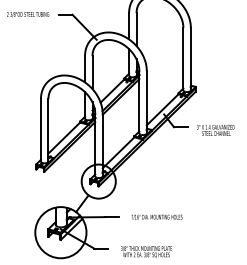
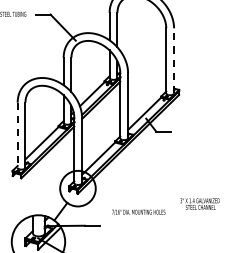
line: (190, 58) -> (173, 60), solid -> dashed
text: (215, 129) -> (199, 203), moved
line: (40, 130) -> (17, 135), solid -> dashed
text: (156, 216) -> (138, 211), moved

